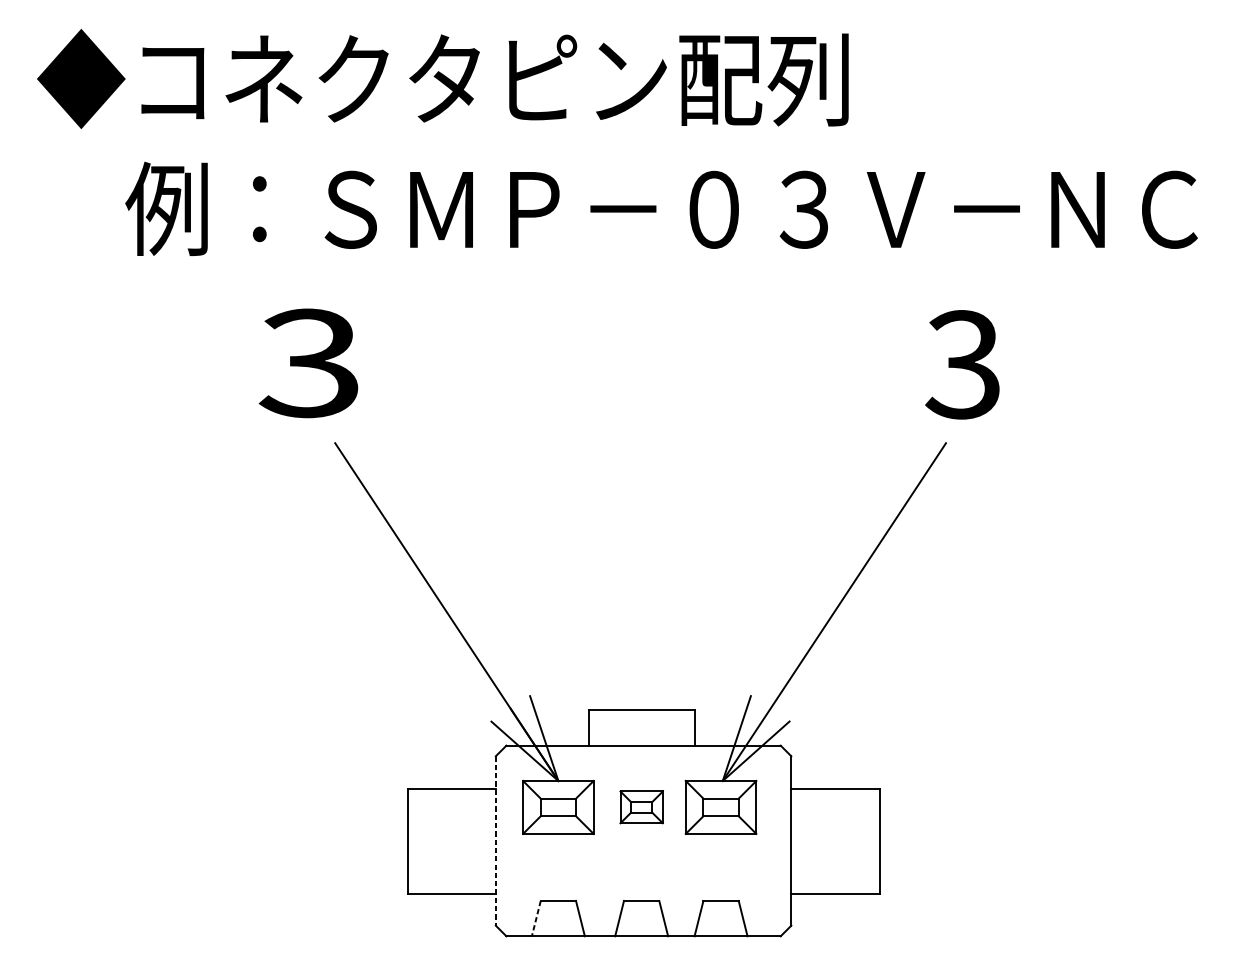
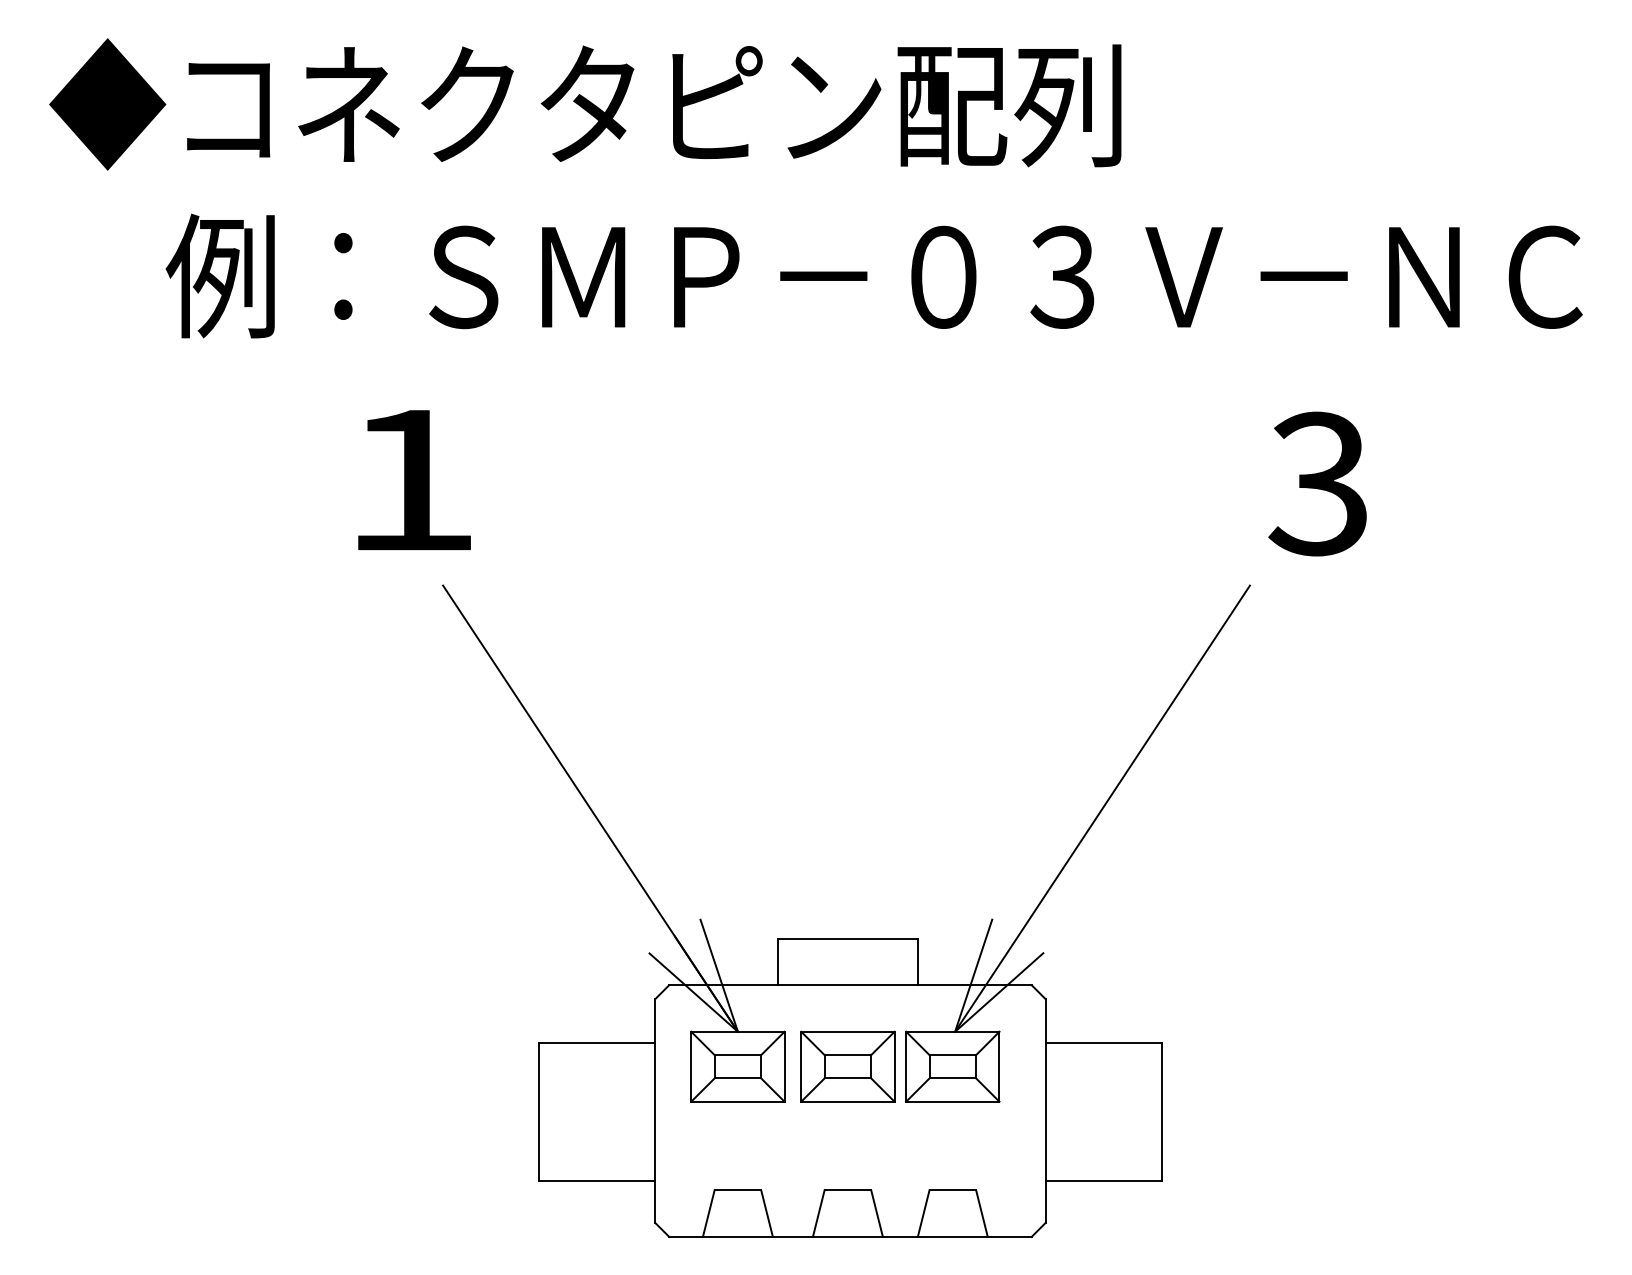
text: (308, 362) -> (407, 479), 3 -> 1
text: (962, 364) -> (1317, 483), moved
part: (641, 807) -> (847, 1066), size x1.67
line: (496, 841) -> (655, 1111), dashed -> solid
line: (536, 919) -> (708, 1214), dashed -> solid

